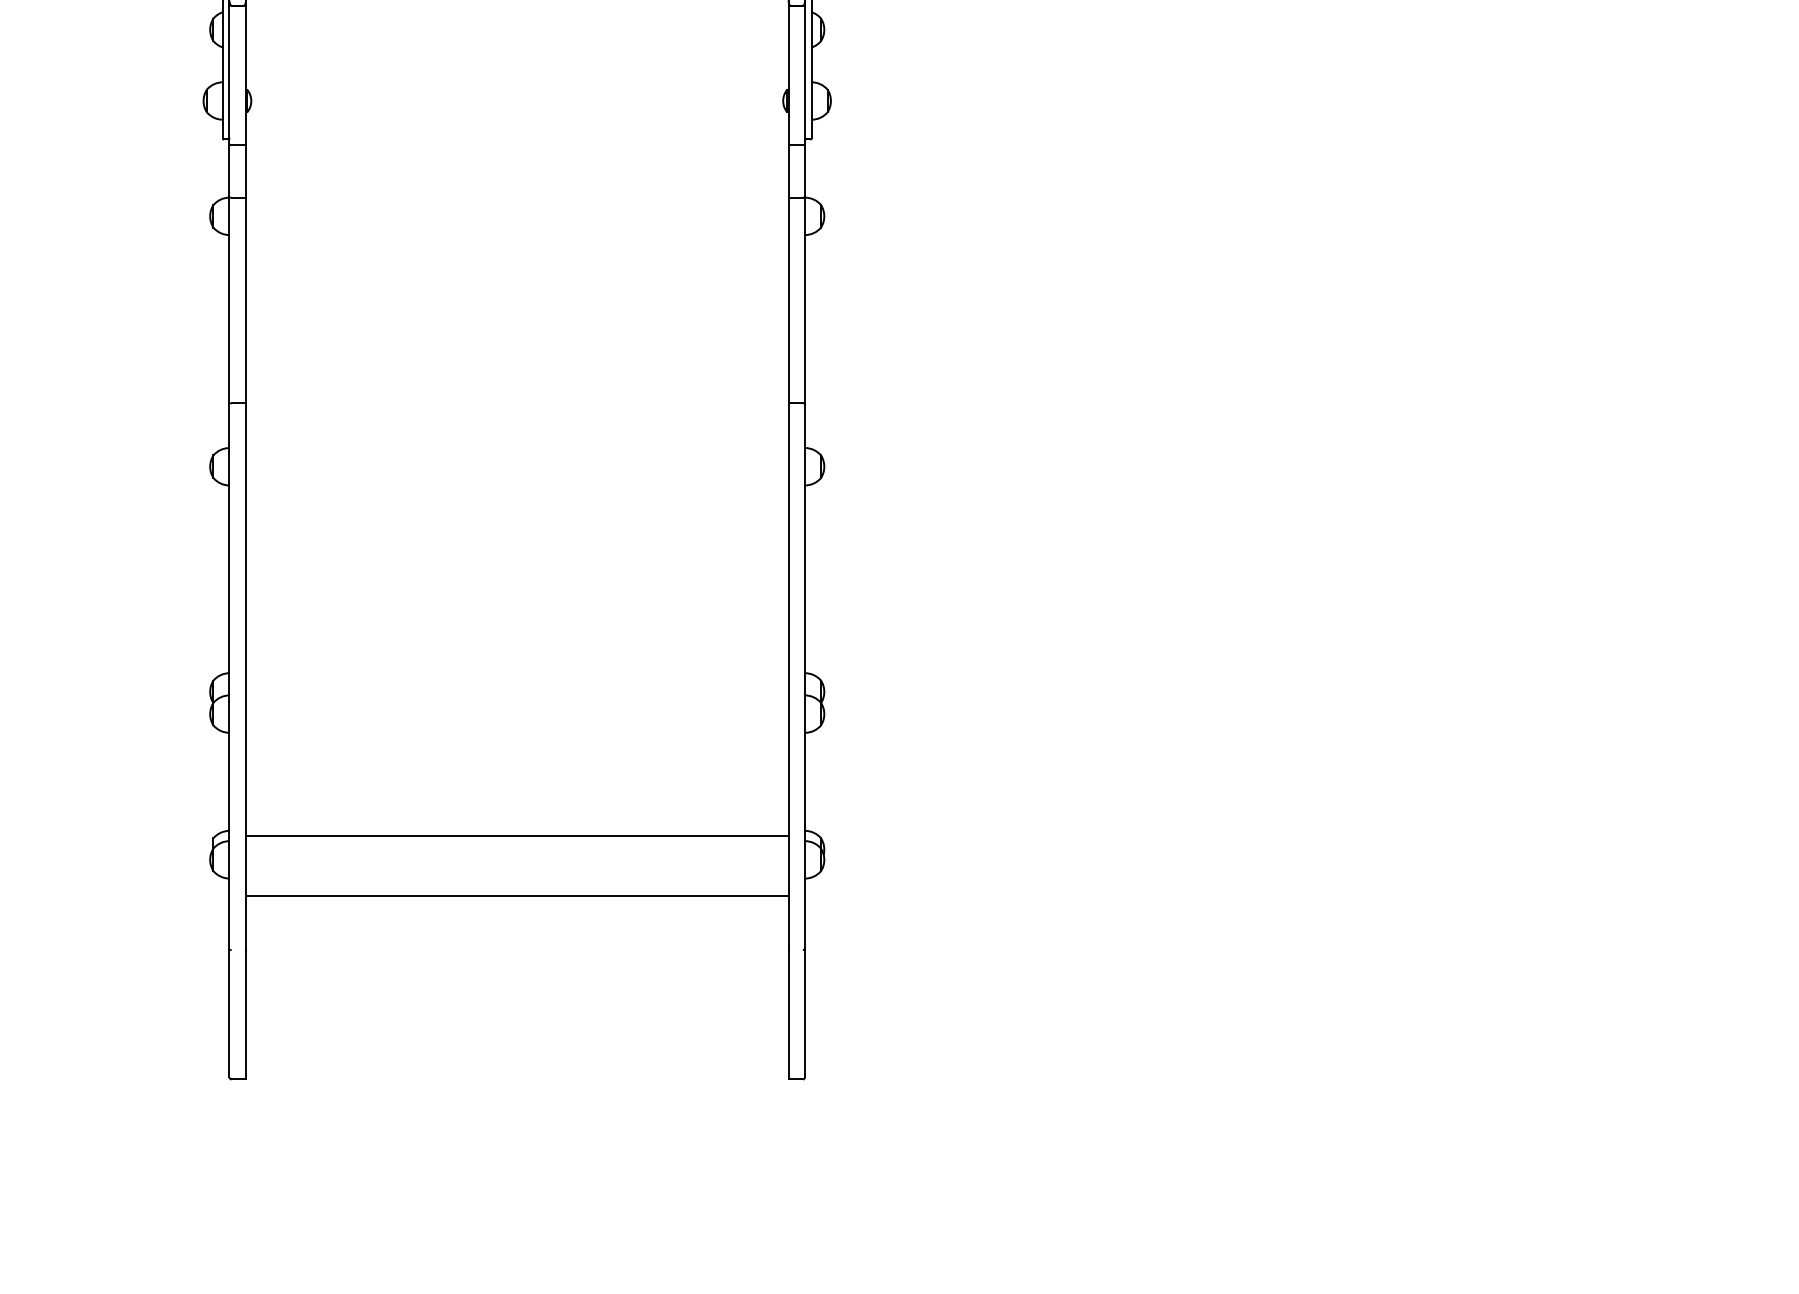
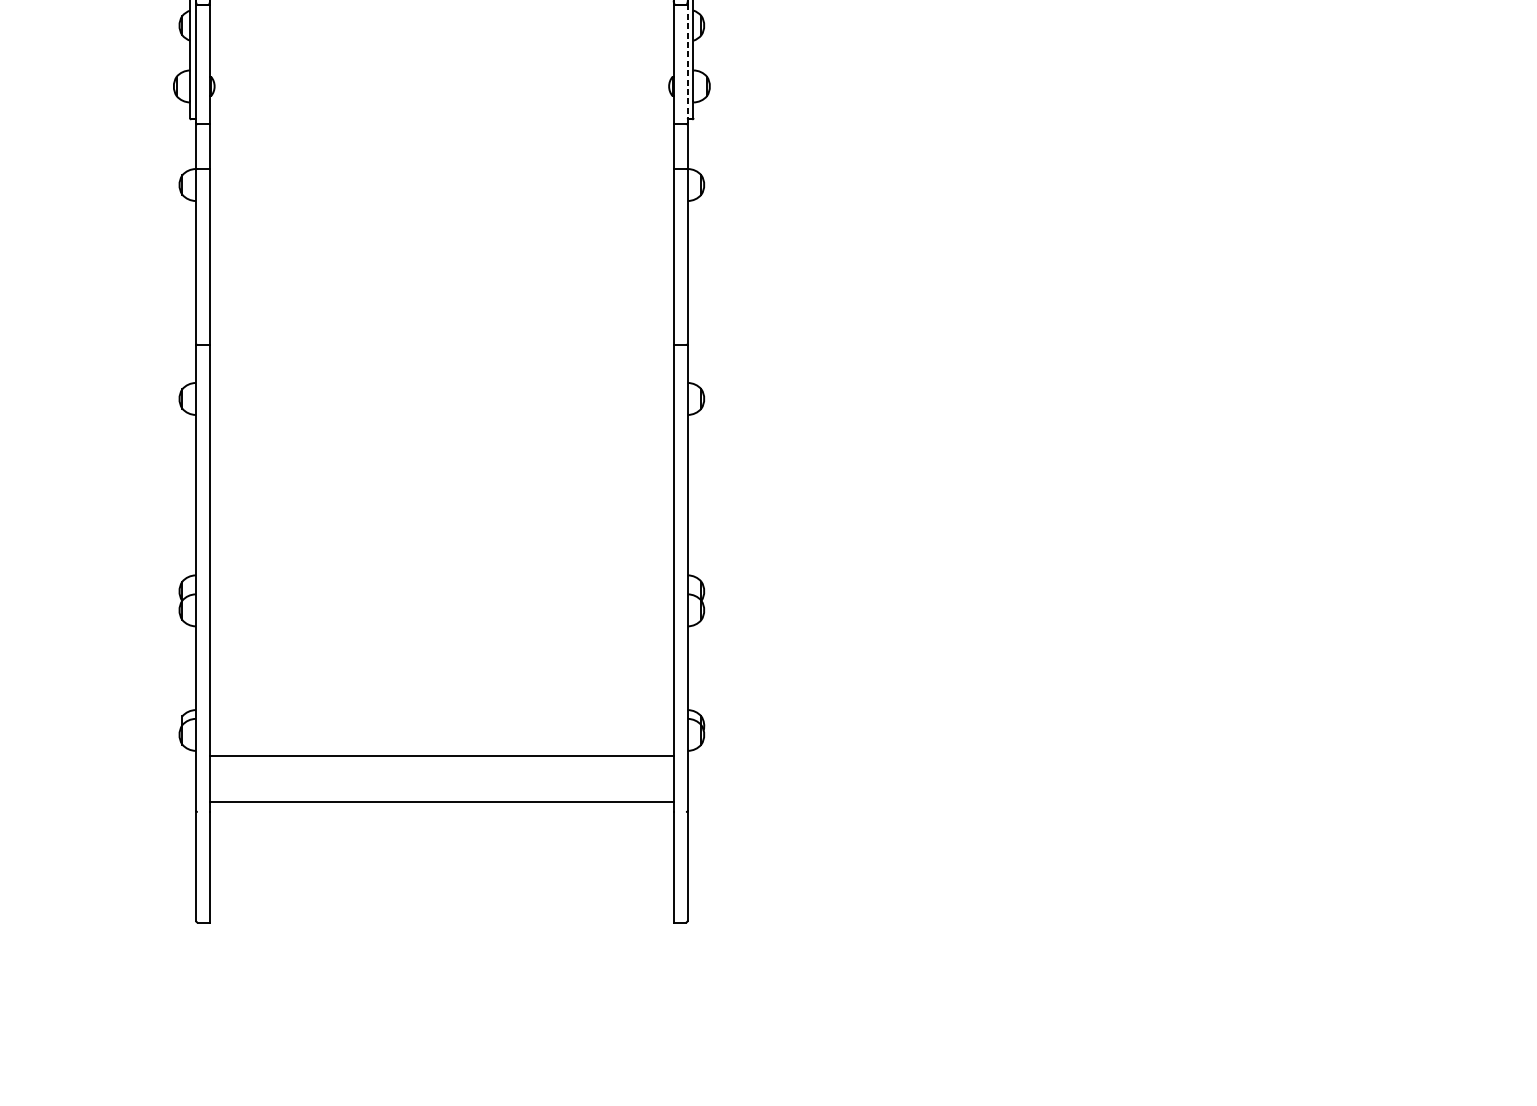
line: (805, 74) -> (688, 63), solid -> dashed
line: (516, 835) -> (441, 755), moved
line: (516, 896) -> (441, 802), moved

